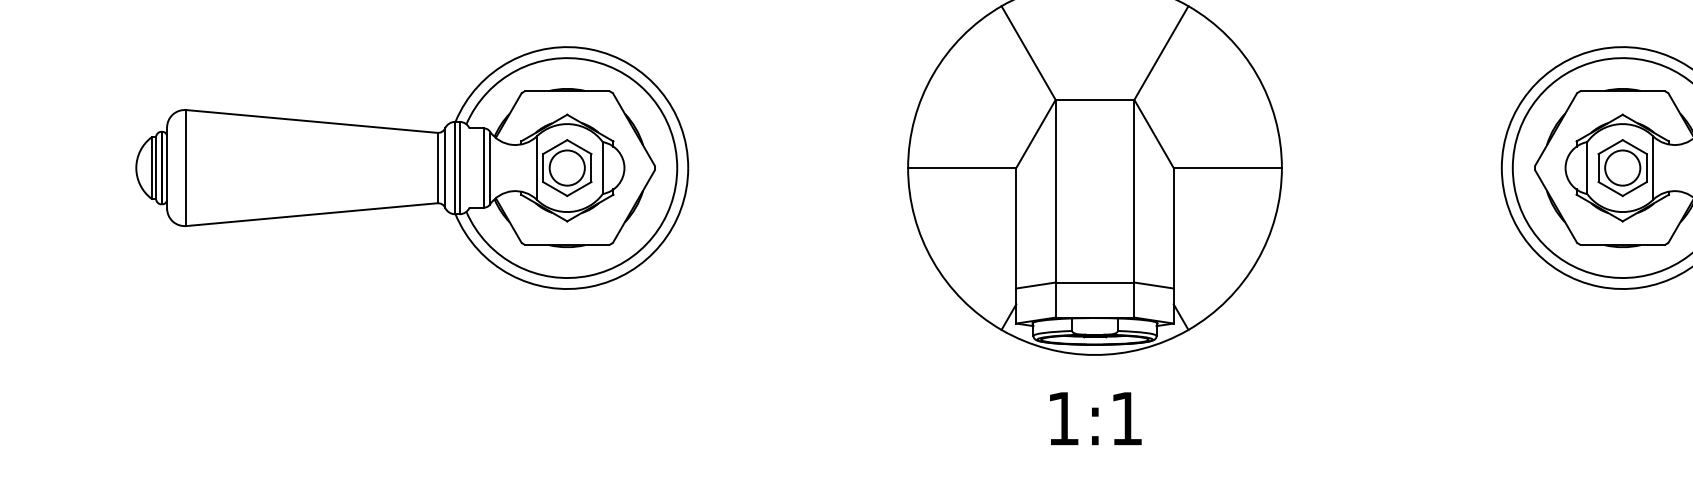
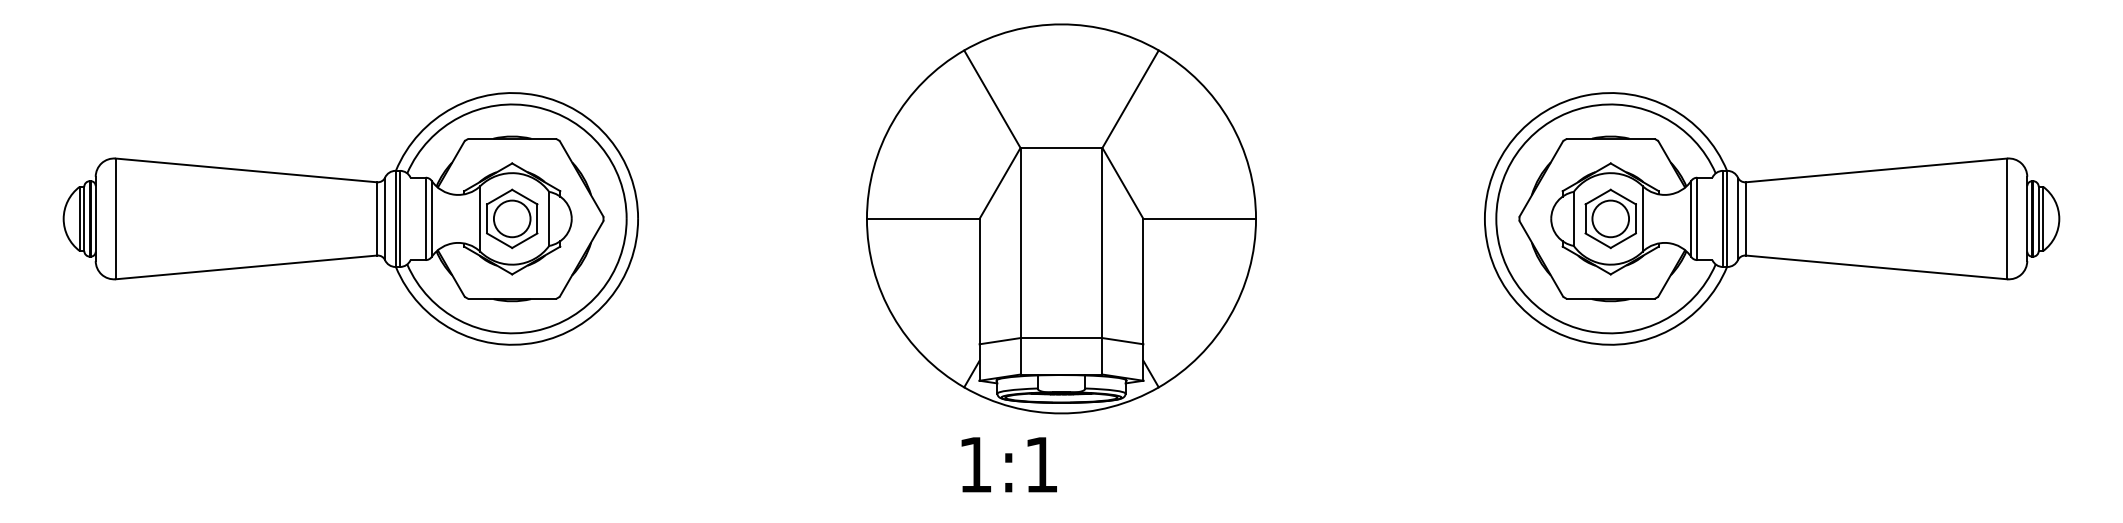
text: (1095, 418) -> (1008, 464), moved

